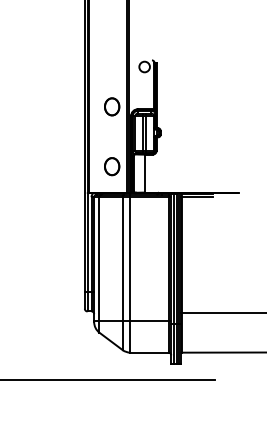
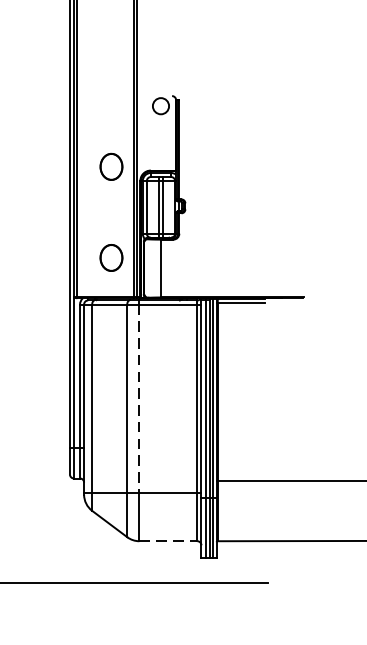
line: (130, 259) -> (139, 399), solid -> dashed
line: (150, 352) -> (169, 540), solid -> dashed

